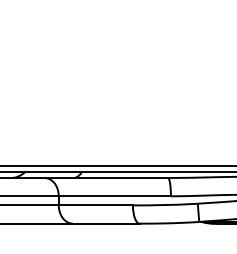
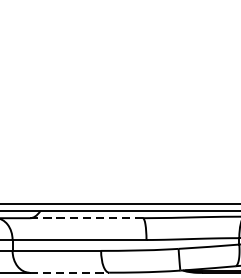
line: (121, 178) -> (87, 218), solid -> dashed
line: (106, 223) -> (69, 272), solid -> dashed

